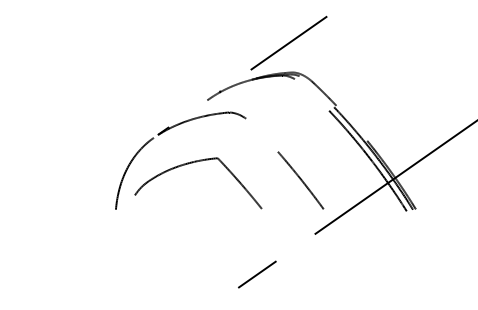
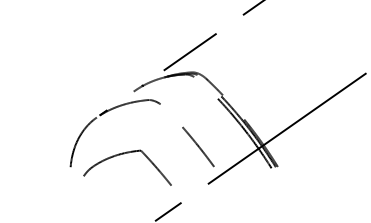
part: (193, 163) -> (124, 154), moved

